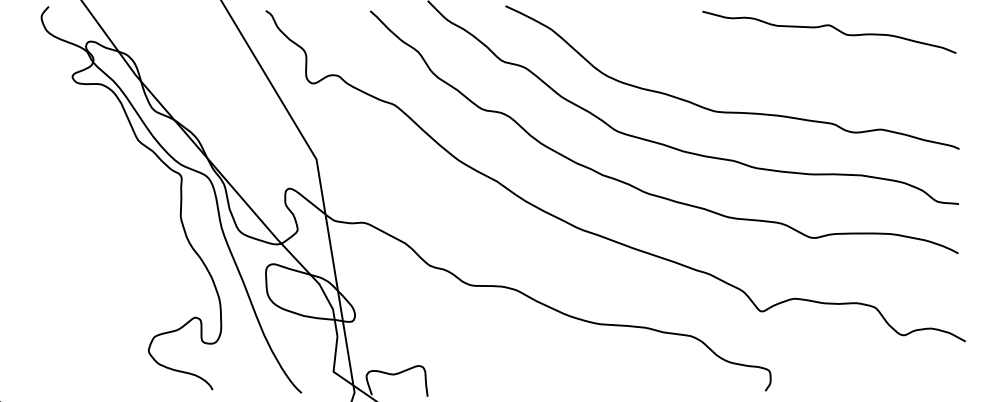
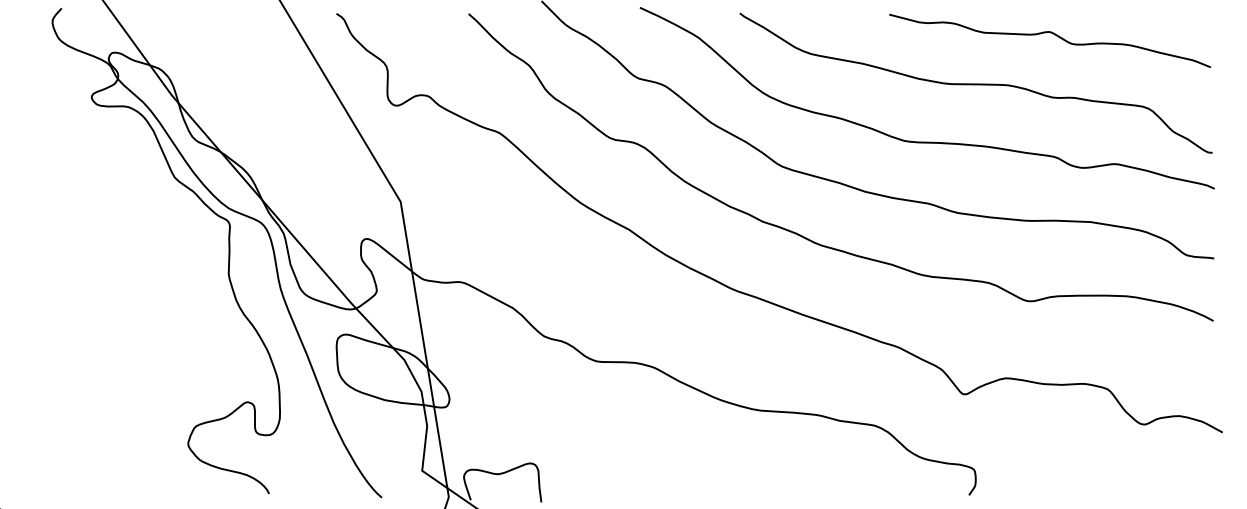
curve: (770, 65) -> (975, 82), added

